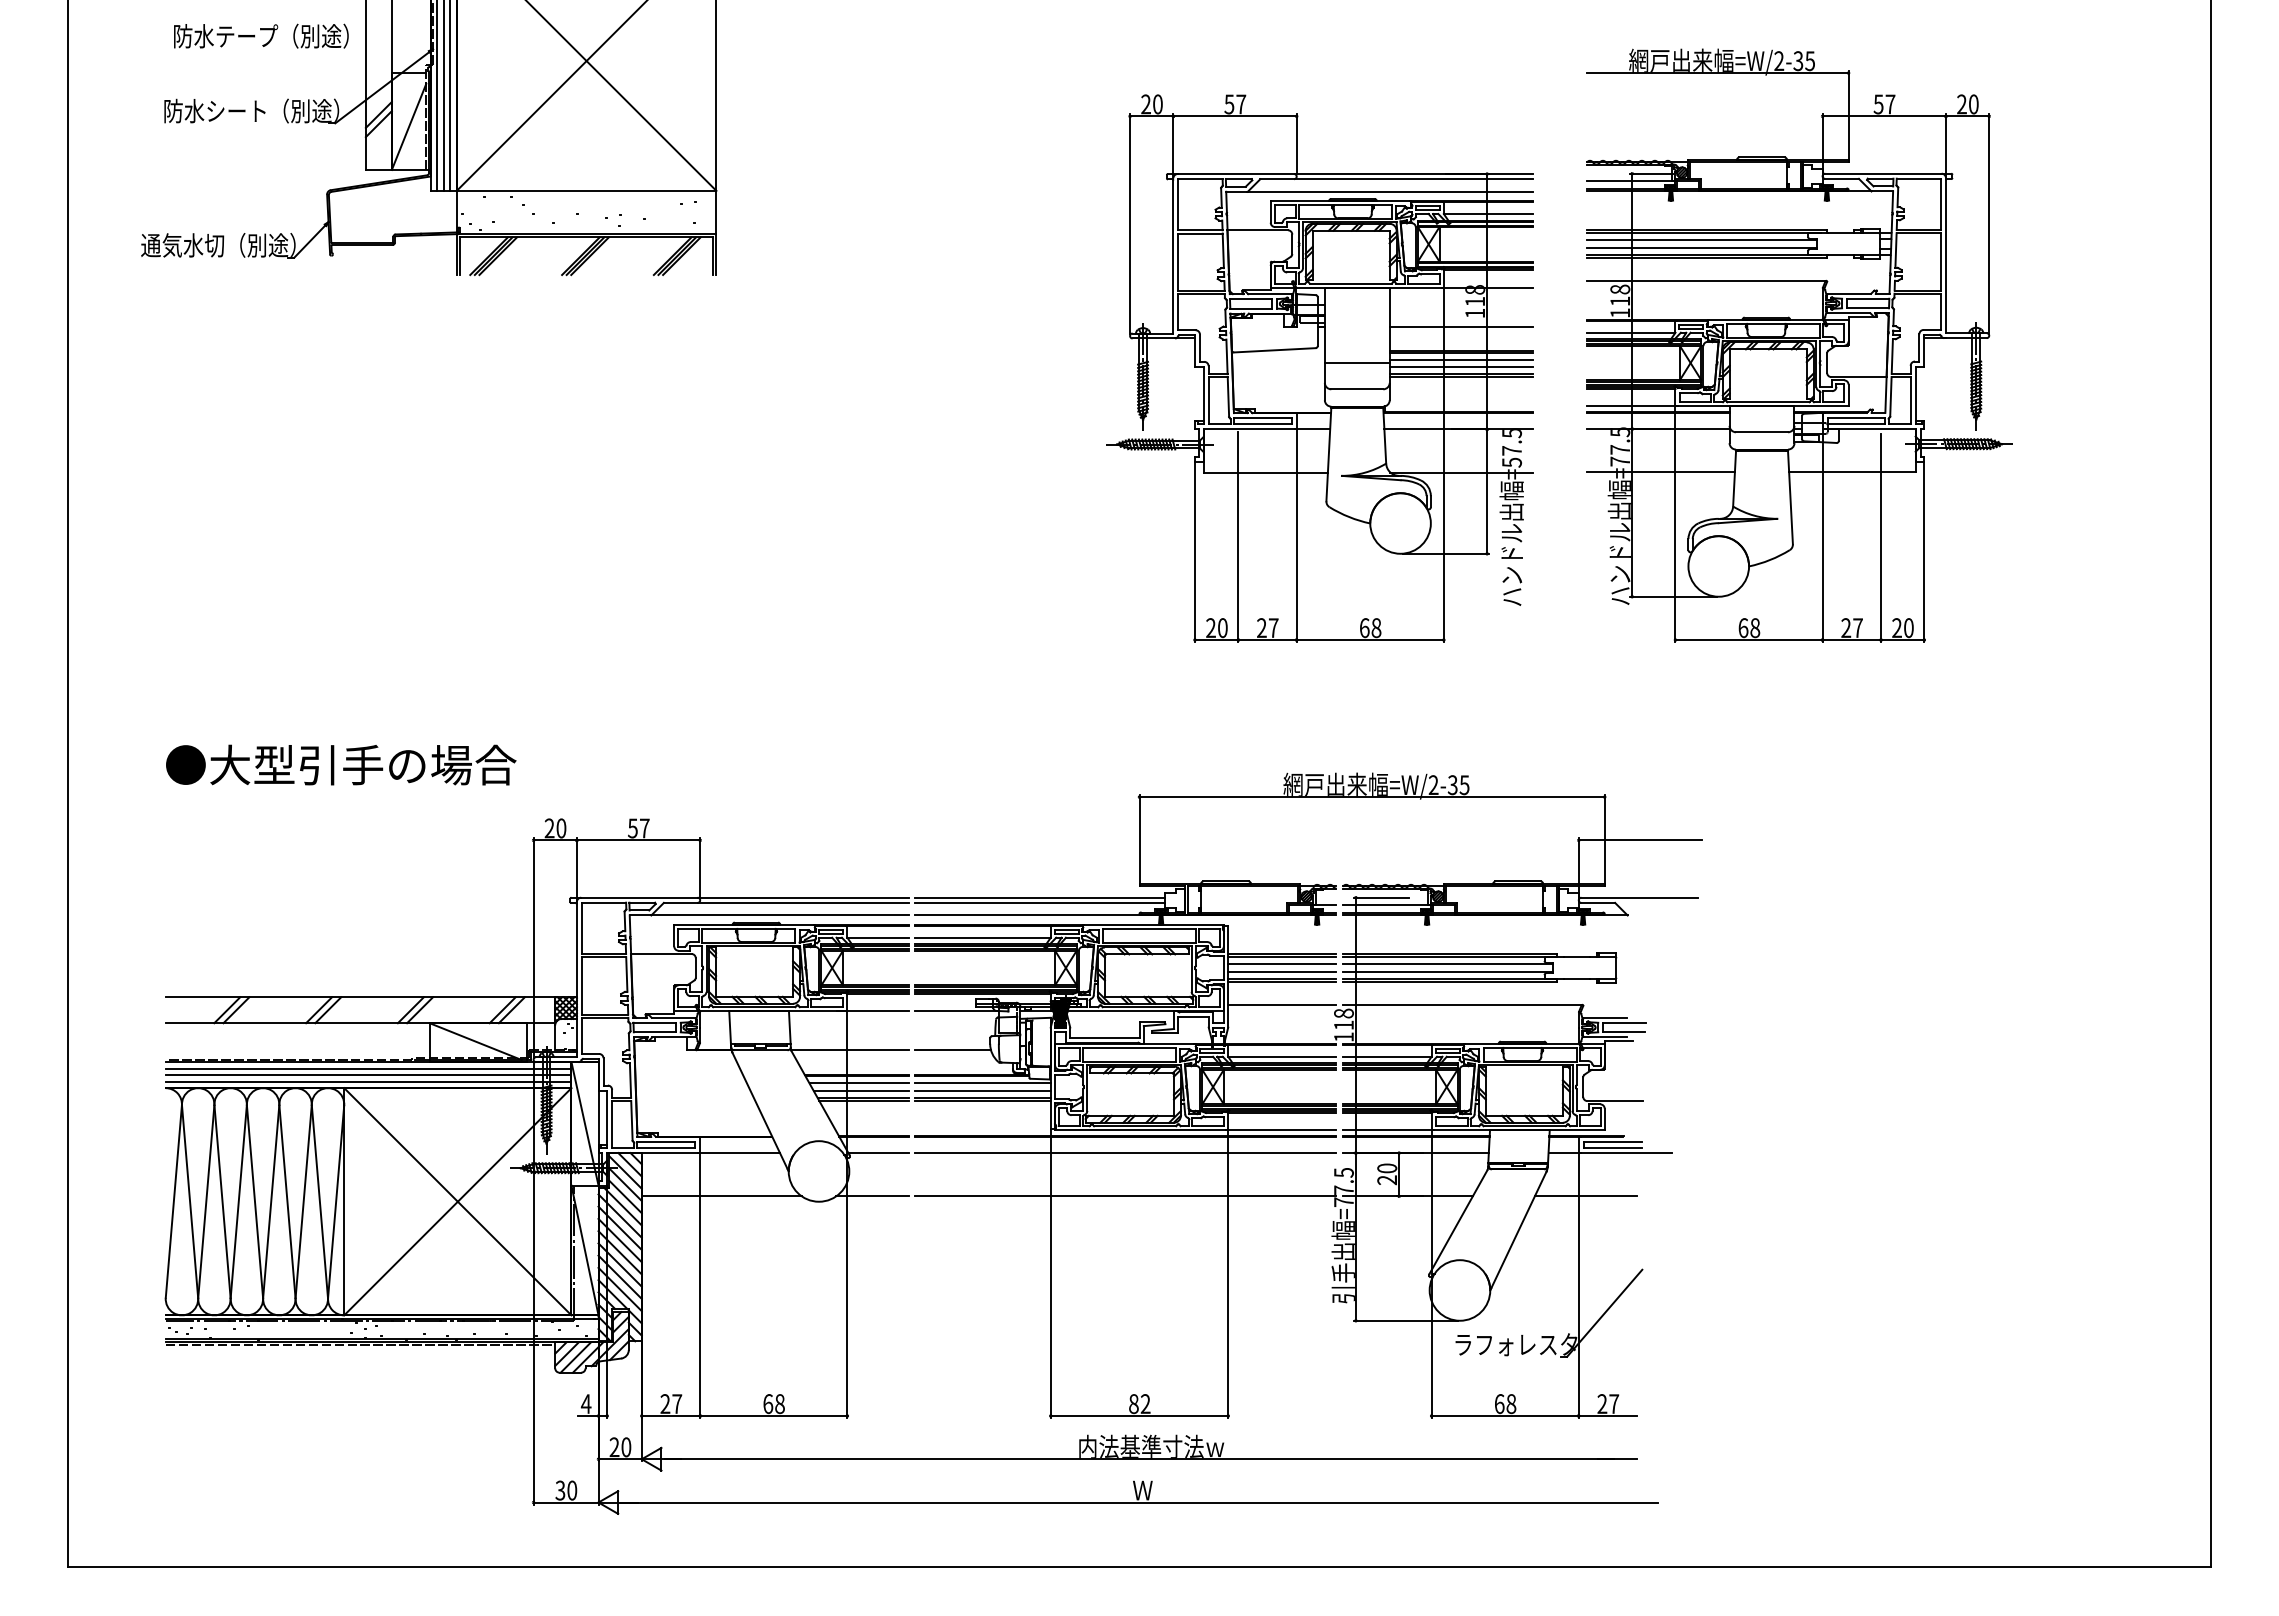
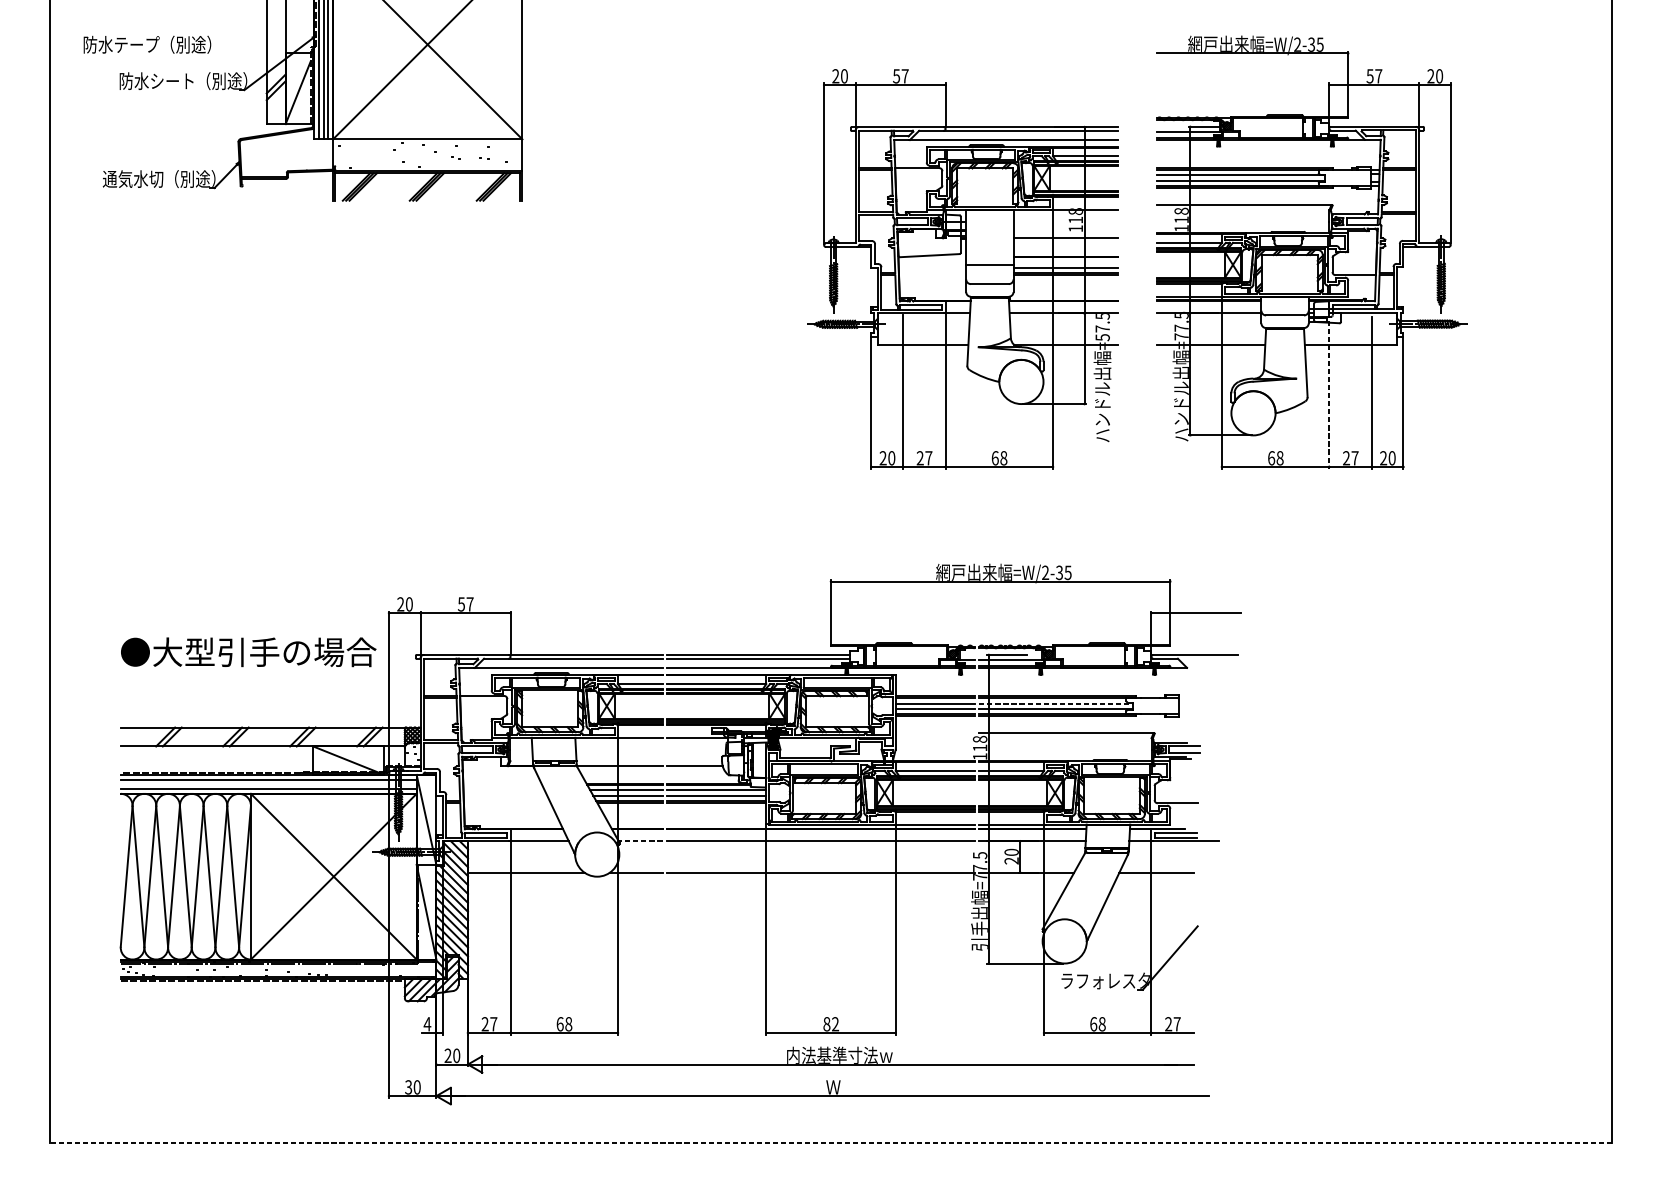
text: (261, 35) -> (147, 44), moved
line: (1460, 359) -> (1065, 262), removed
line: (1822, 535) -> (1329, 390), solid -> dashed
text: (341, 764) -> (248, 651), moved
line: (1448, 964) -> (1056, 703), solid -> dashed
line: (1282, 1004) -> (935, 732), removed
line: (368, 1075) -> (268, 784), removed
line: (877, 1153) -> (639, 841), solid -> dashed
line: (1139, 1567) -> (831, 1143), solid -> dashed

